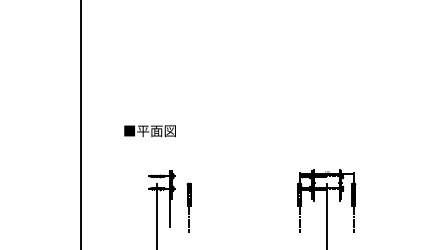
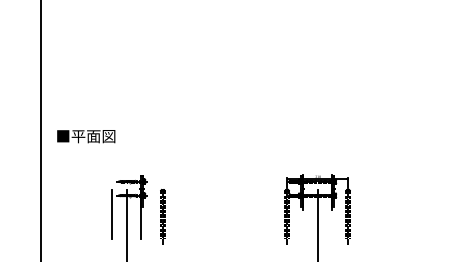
text: (149, 131) -> (85, 136), moved
line: (144, 205) -> (112, 214), added

